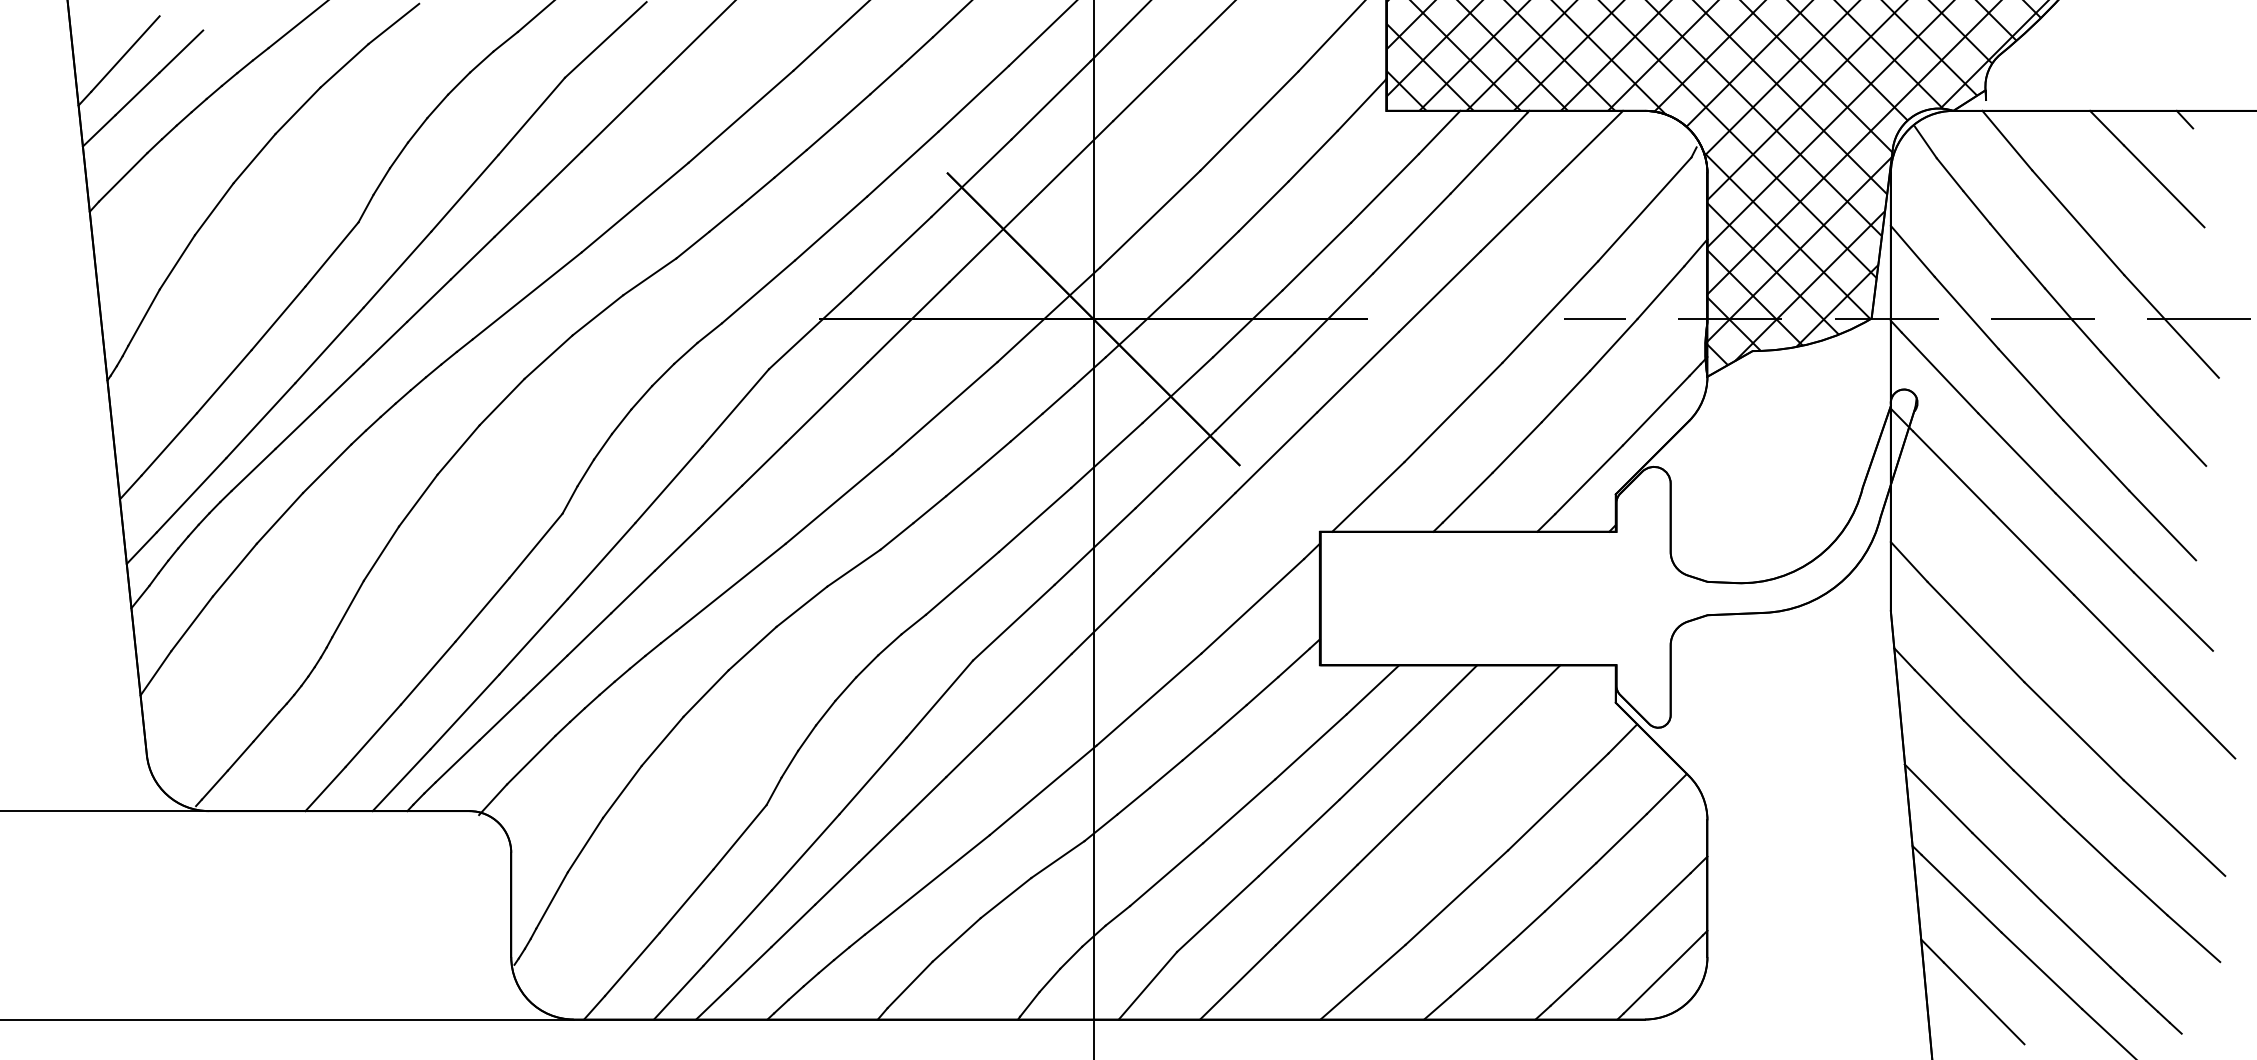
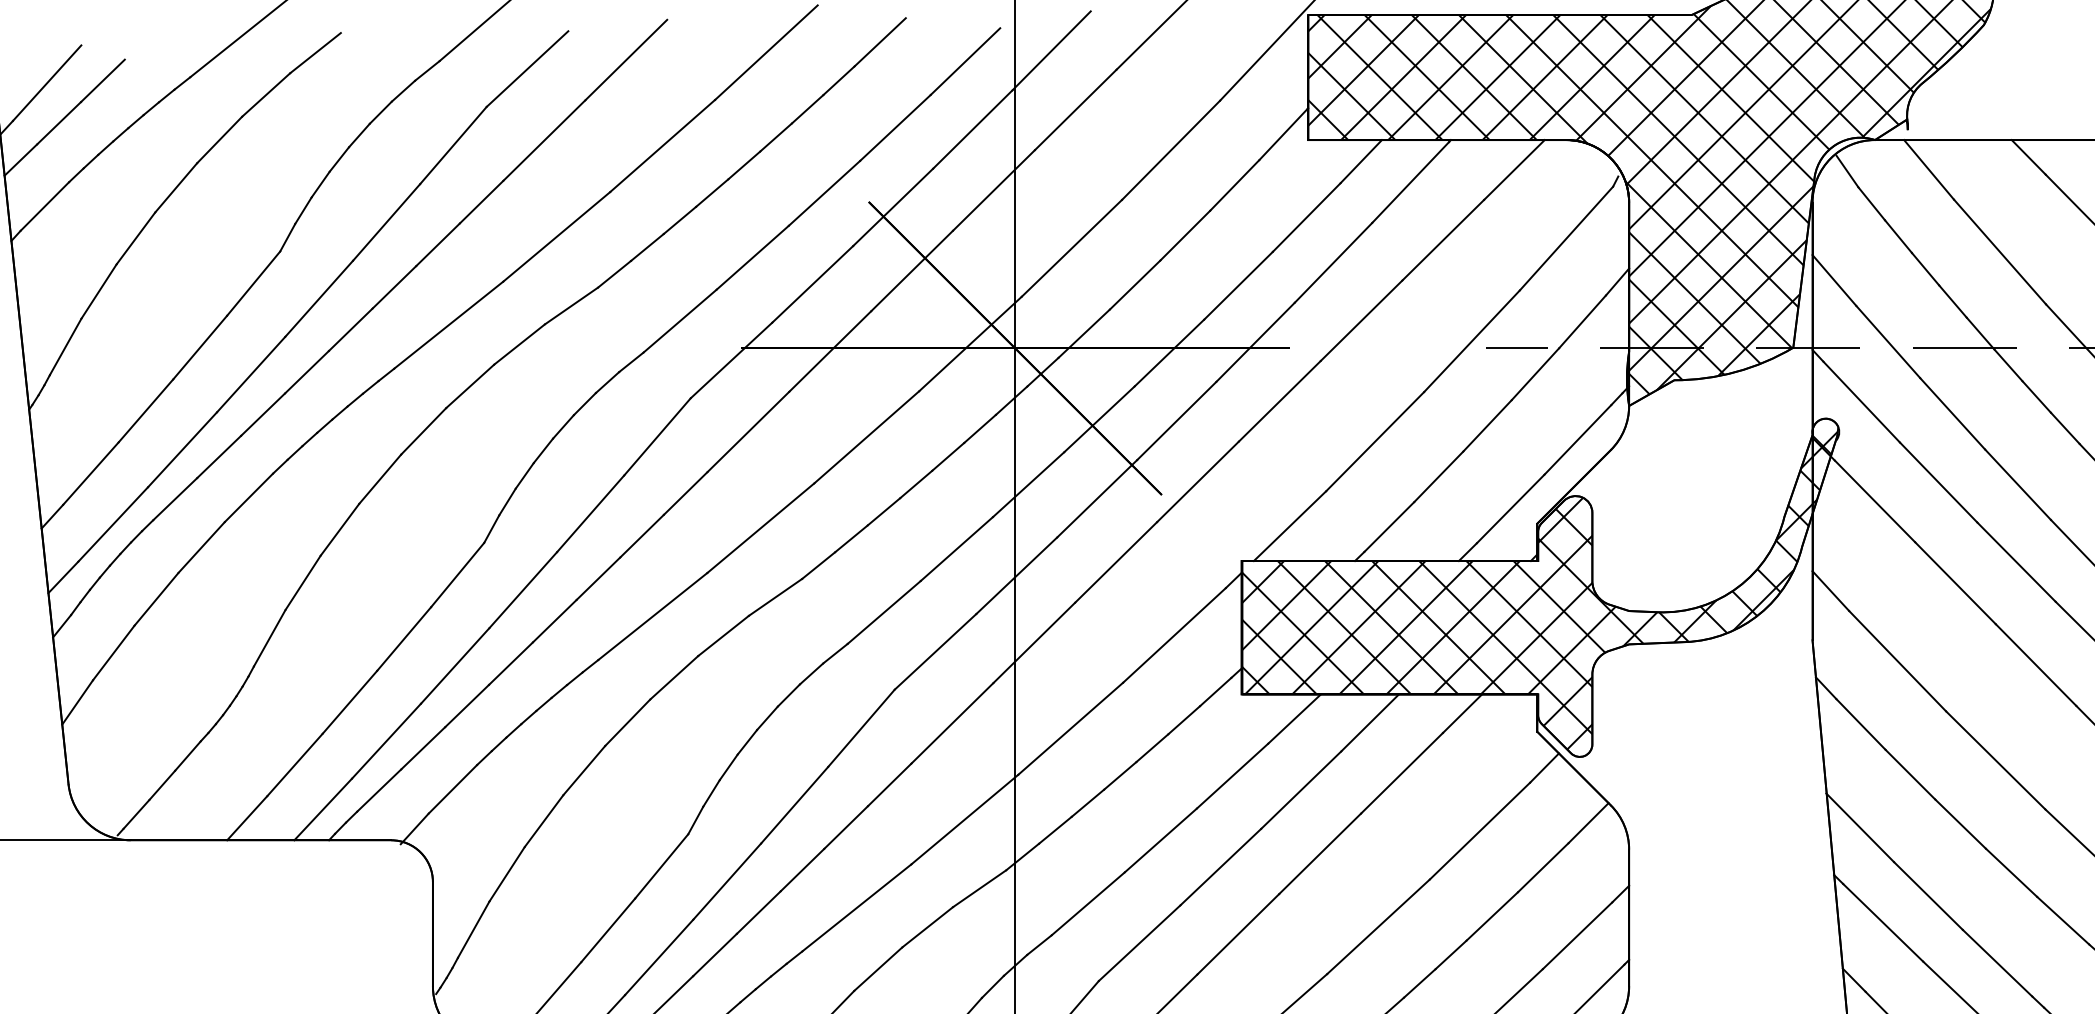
hatch: (1618, 561) -> (1540, 590), added

